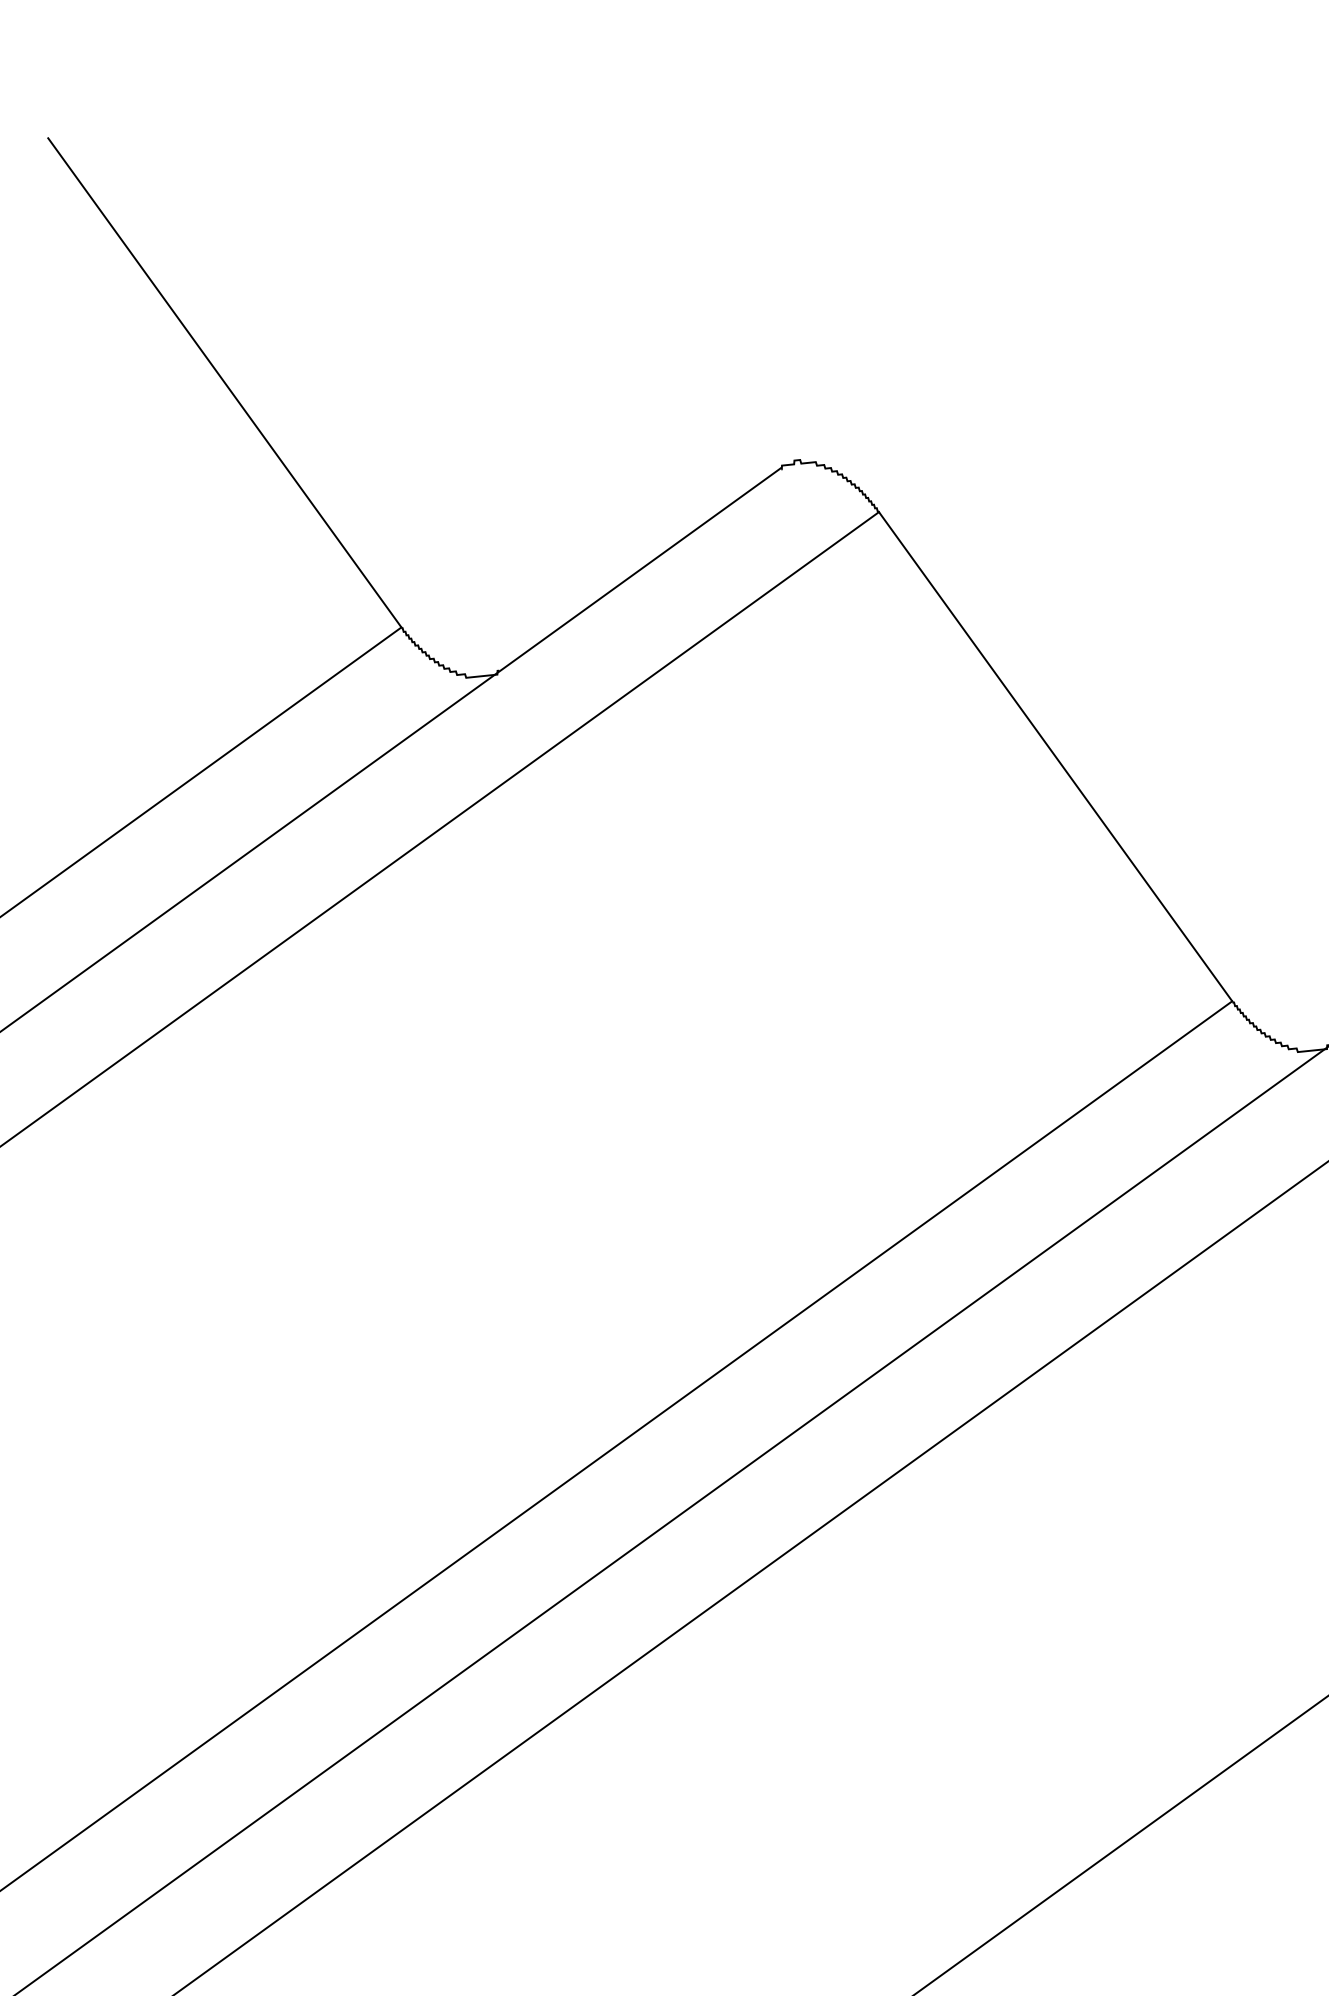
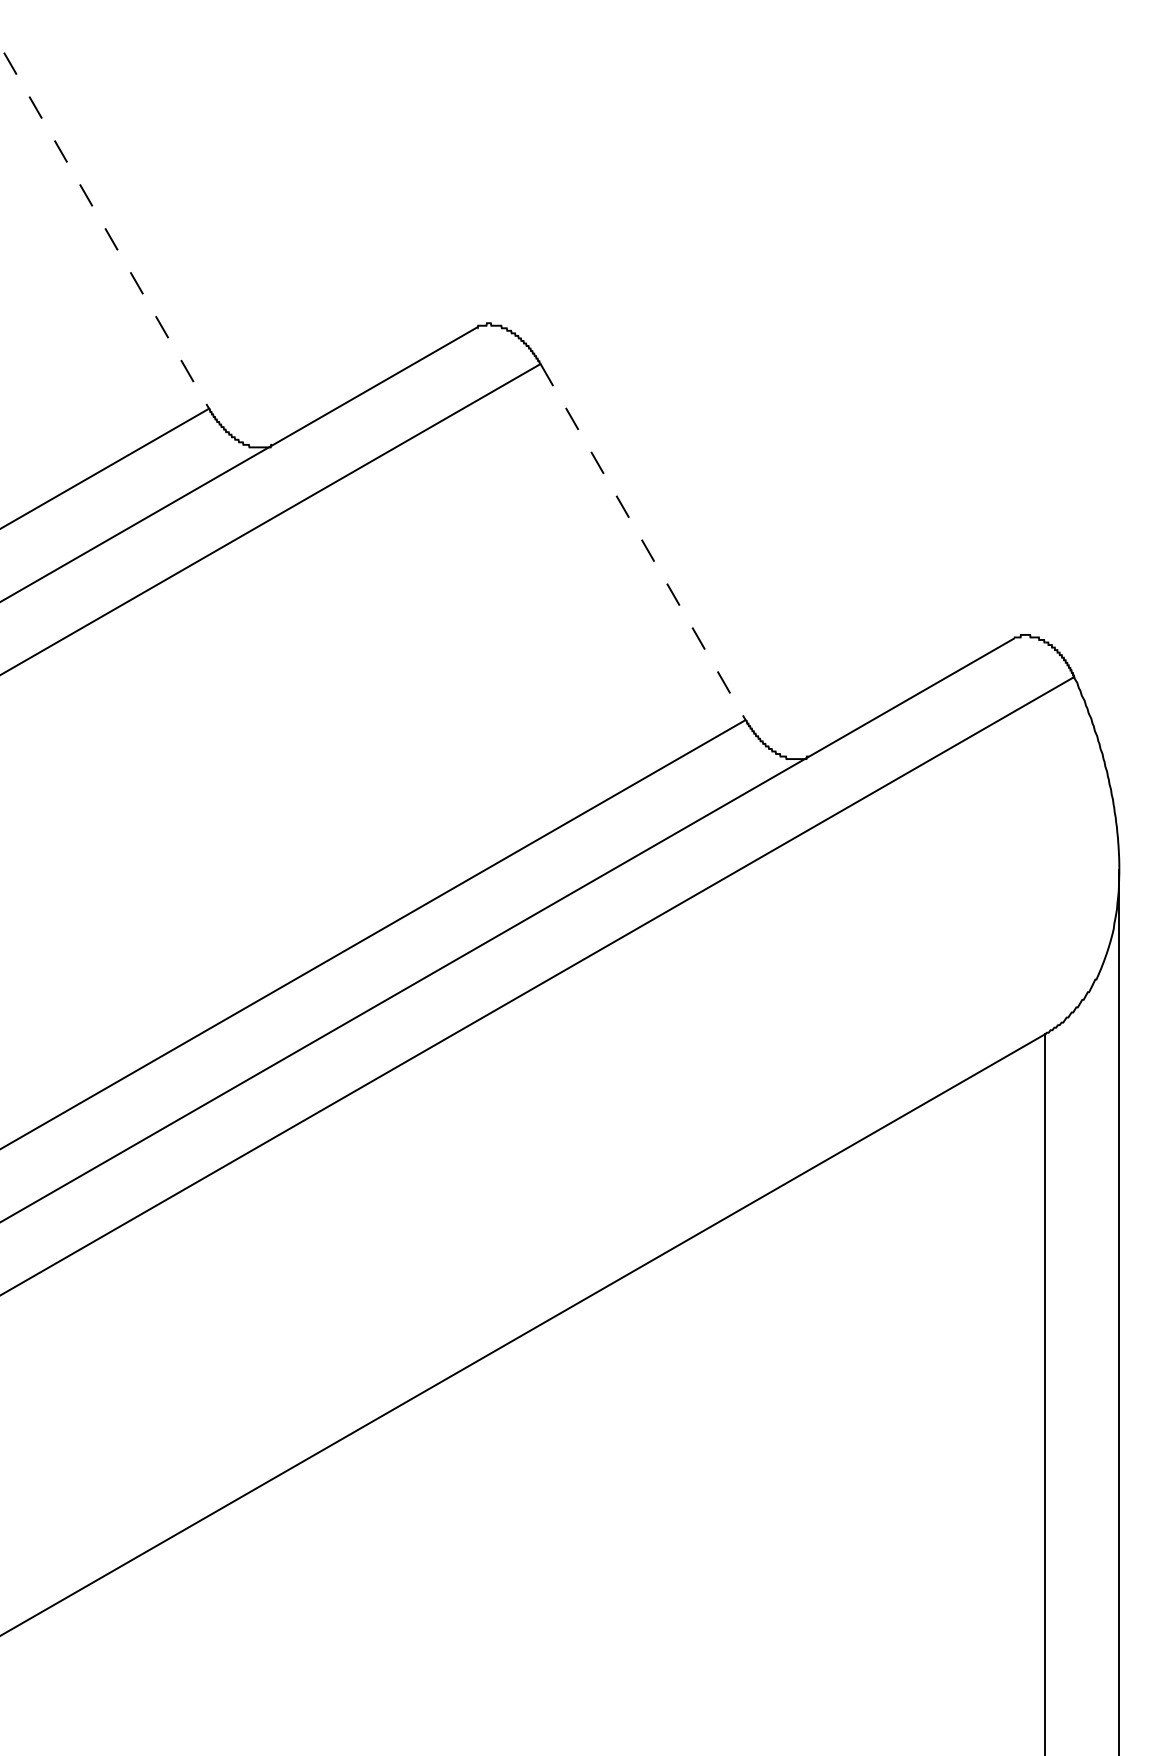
line: (224, 384) -> (106, 231), solid -> dashed
line: (1056, 757) -> (643, 542), solid -> dashed

